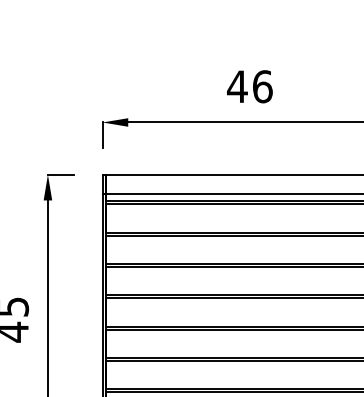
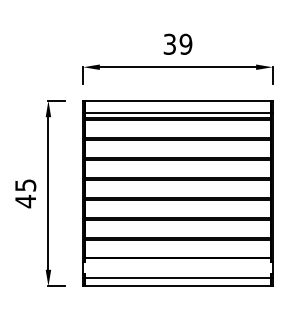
text: (249, 85) -> (177, 43), 46 -> 39

